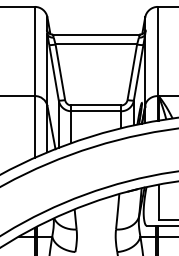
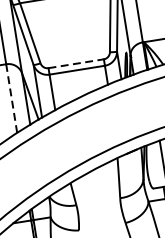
line: (96, 105) -> (76, 63), solid -> dashed
line: (34, 126) -> (11, 98), solid -> dashed

